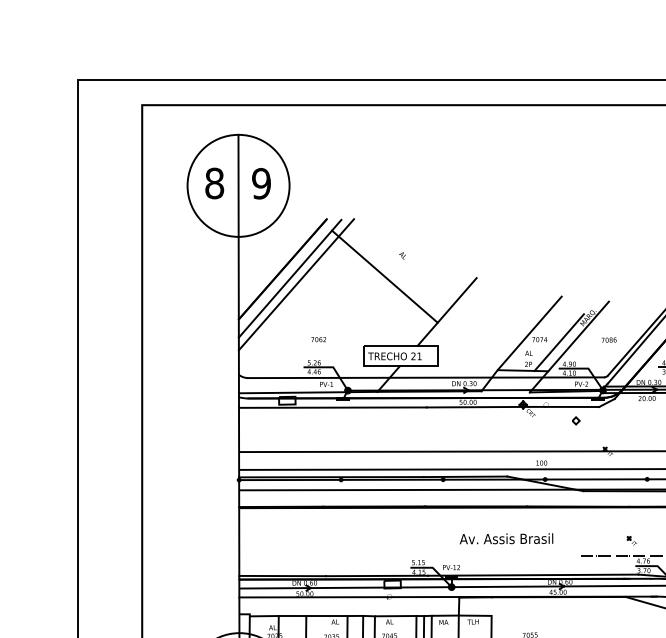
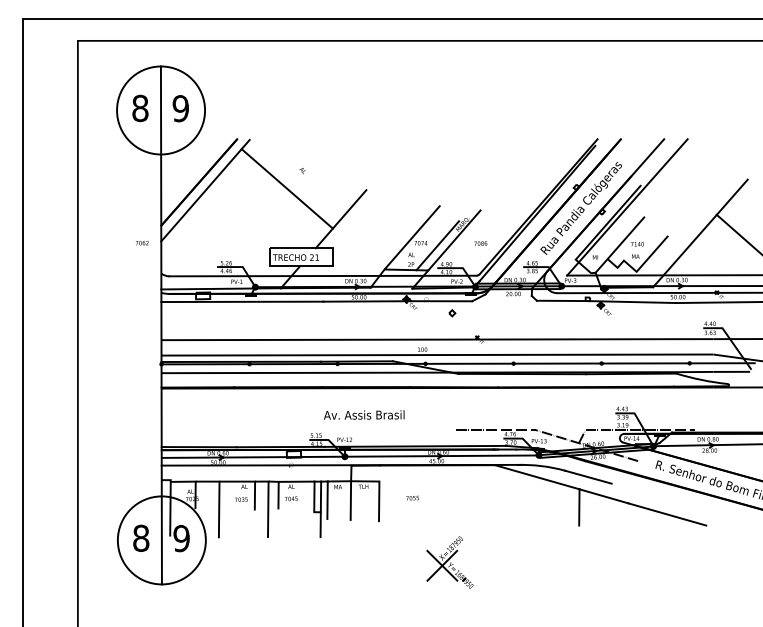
line: (295, 284) -> (210, 195), removed
text: (319, 340) -> (142, 243), moved
text: (506, 538) -> (364, 414), moved
part: (630, 540) -> (499, 416), removed

